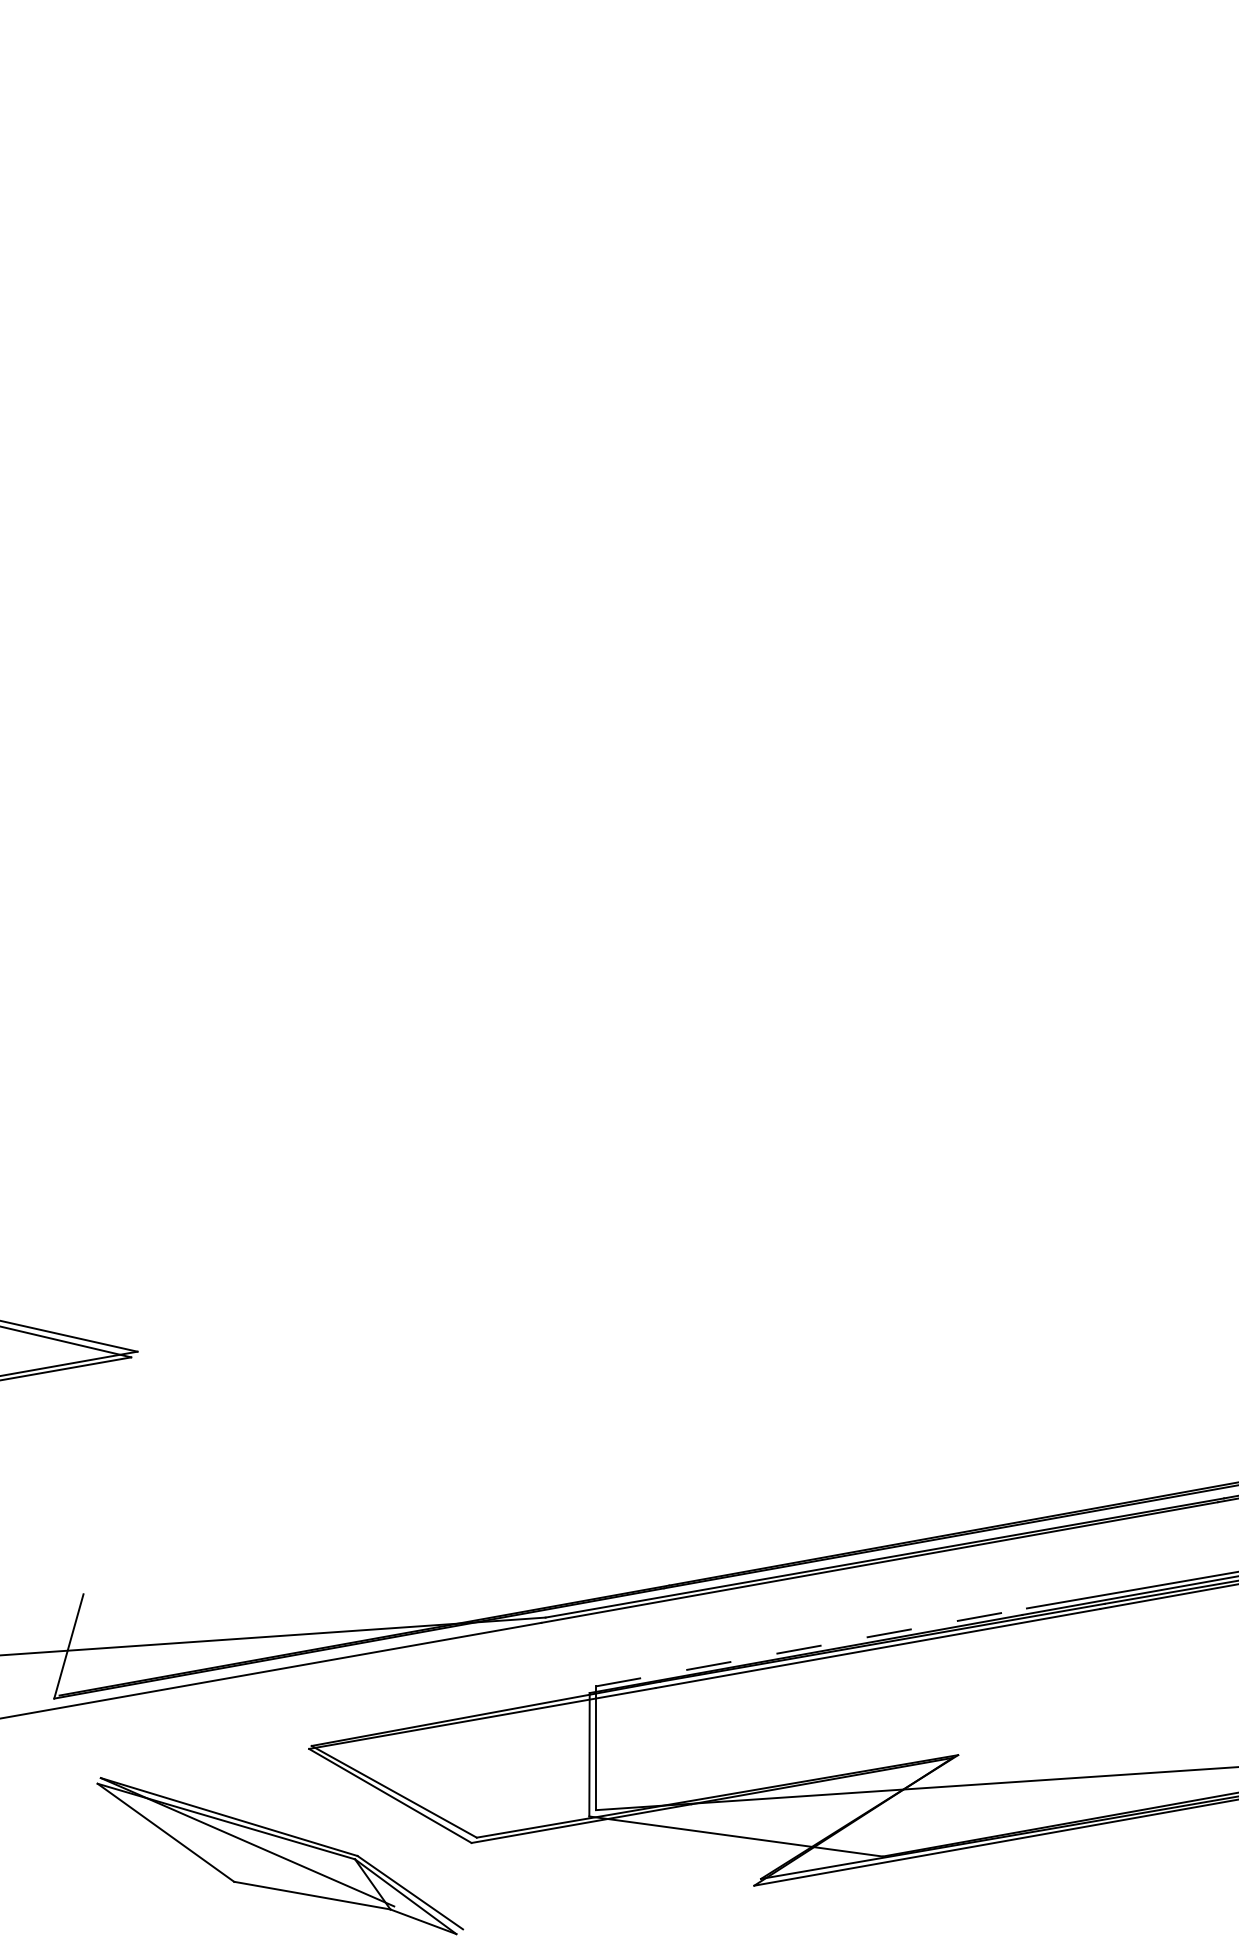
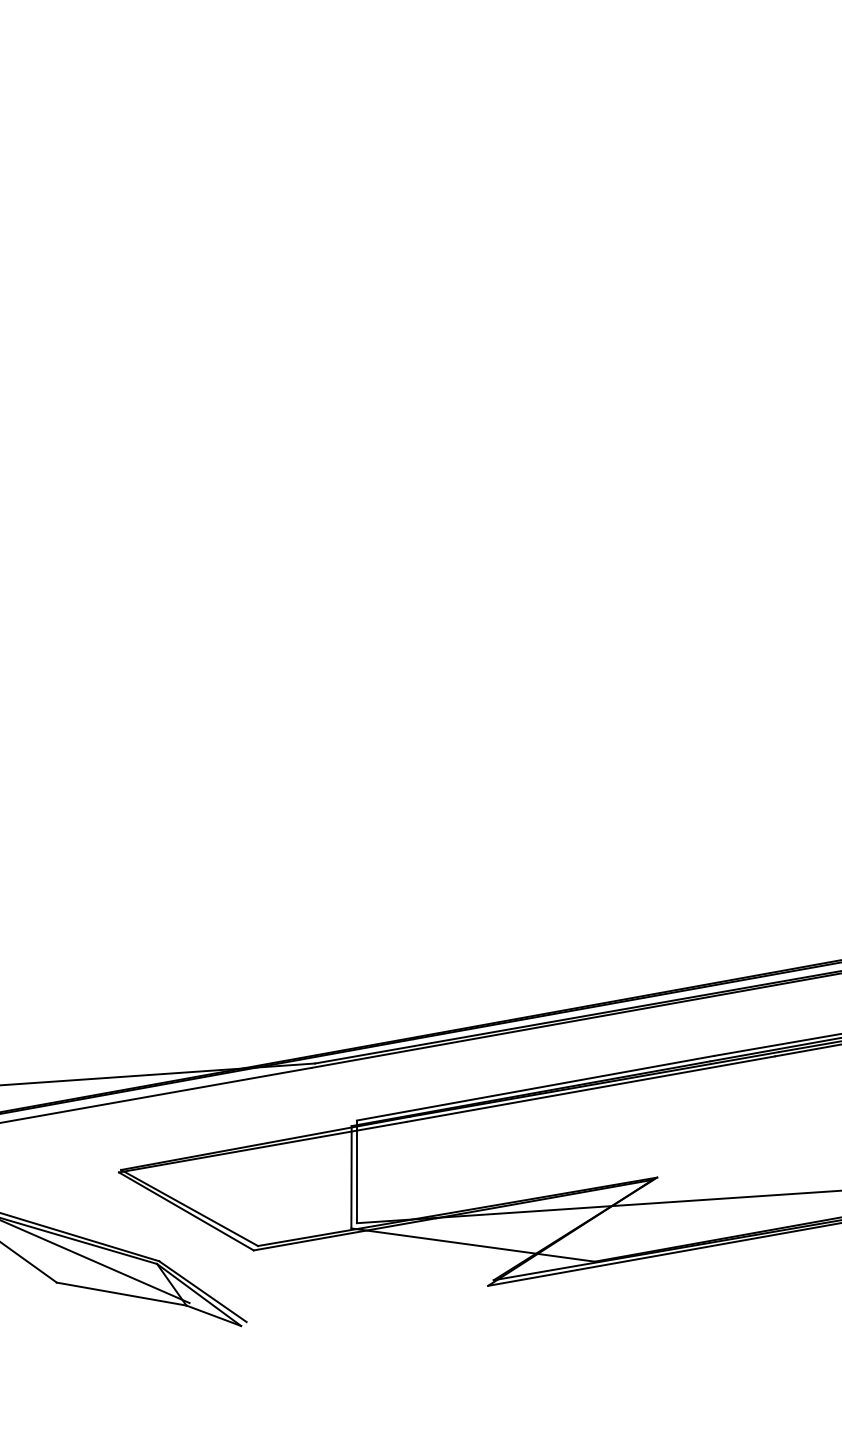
line: (811, 1647) -> (535, 1088), dashed -> solid

